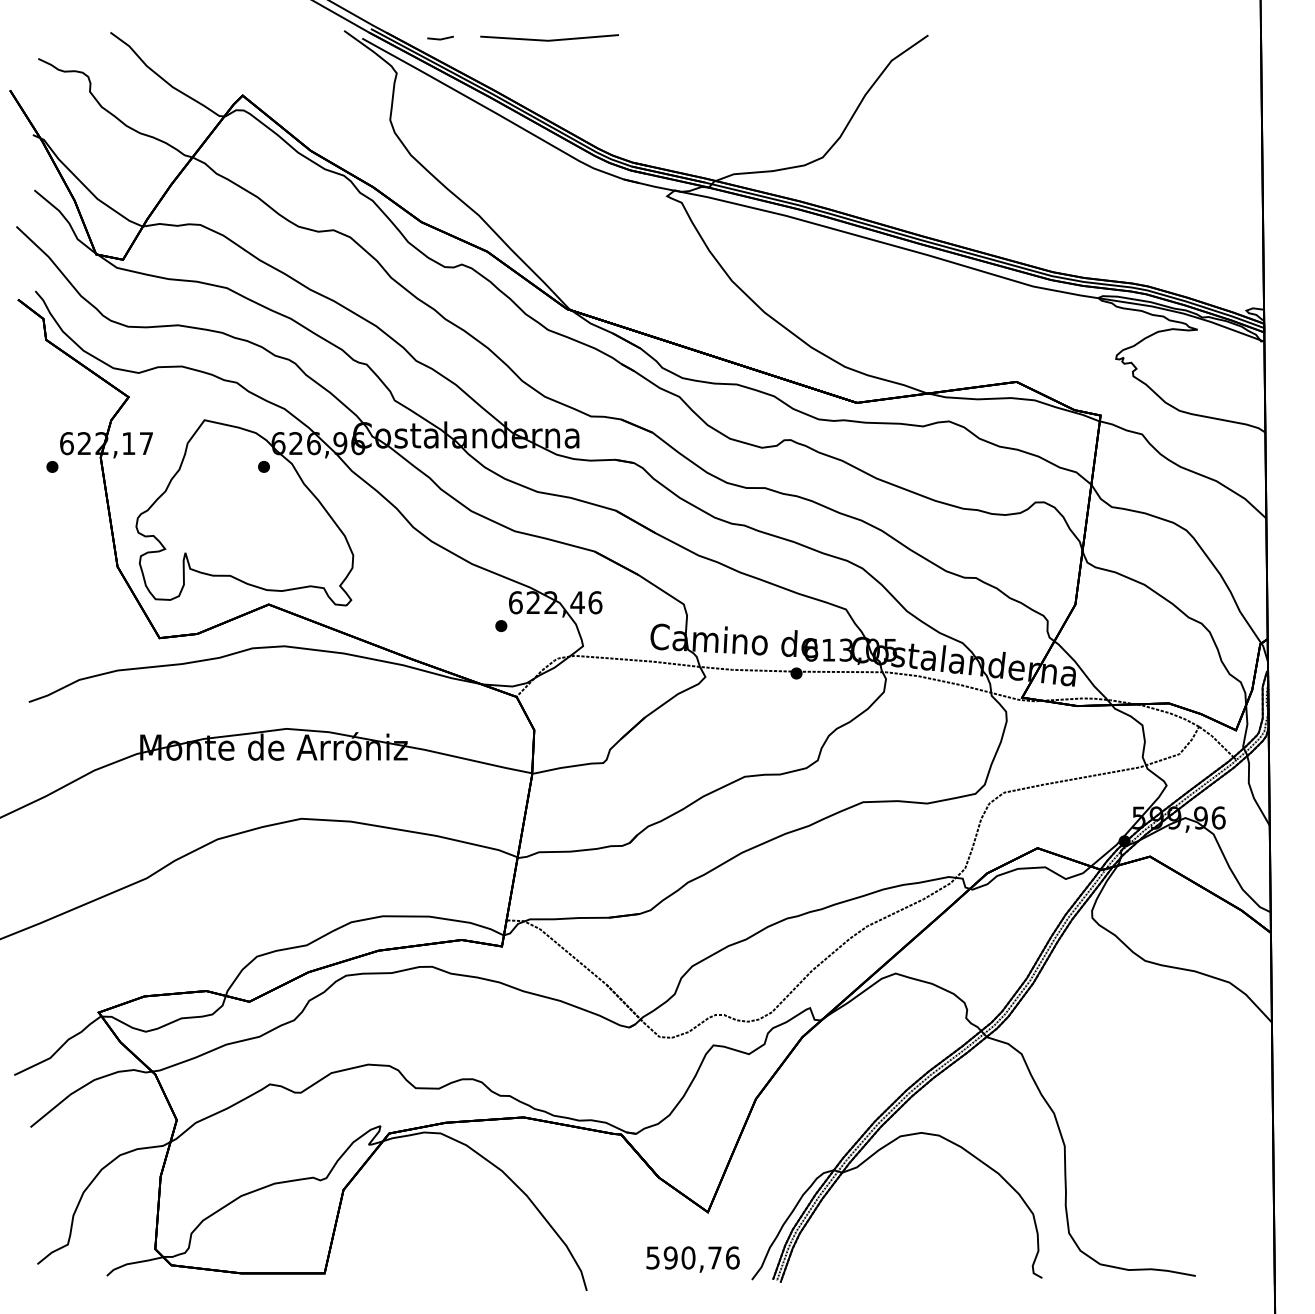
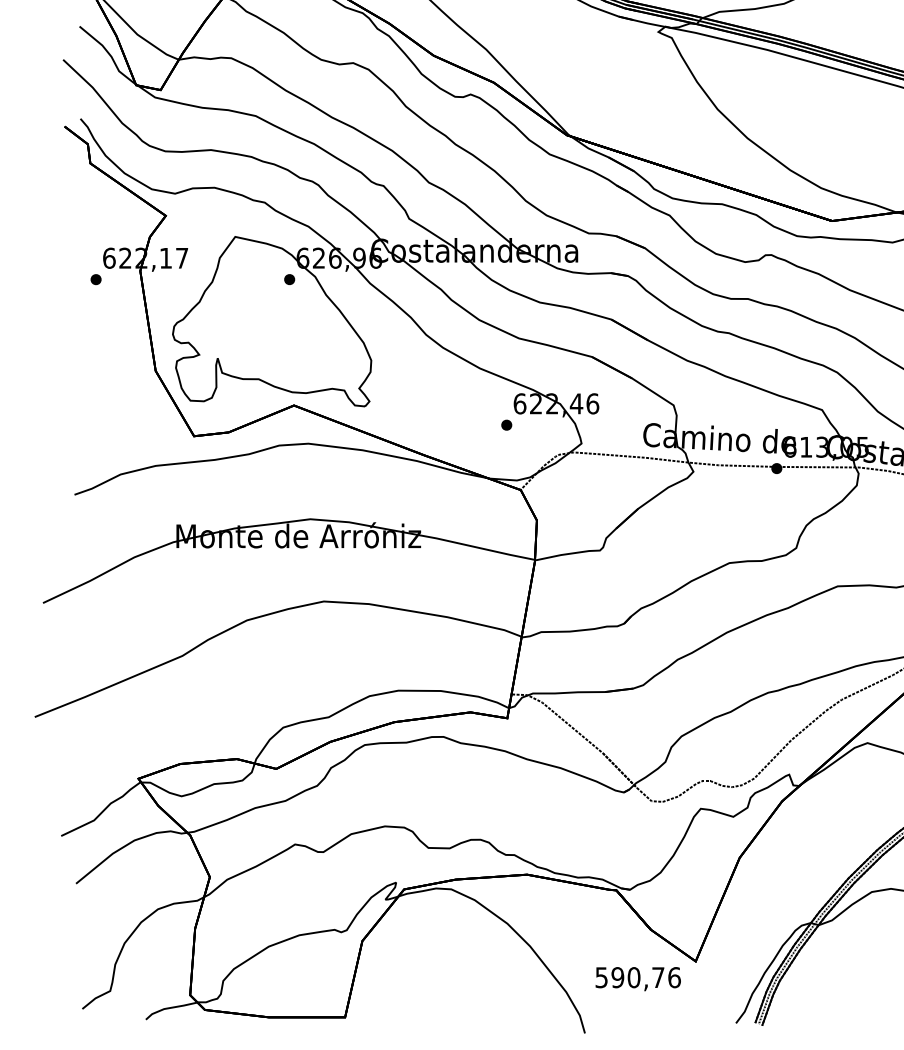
text: (692, 1259) -> (637, 979), moved

